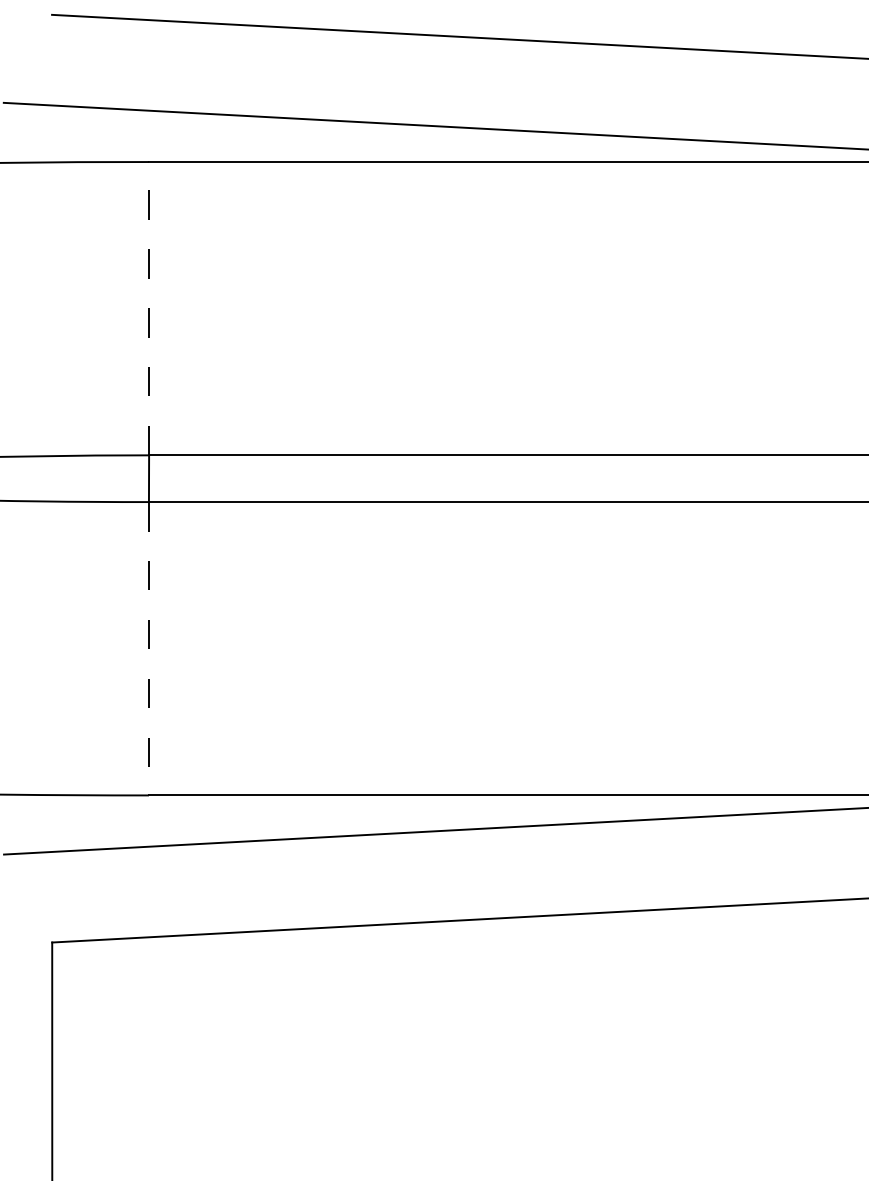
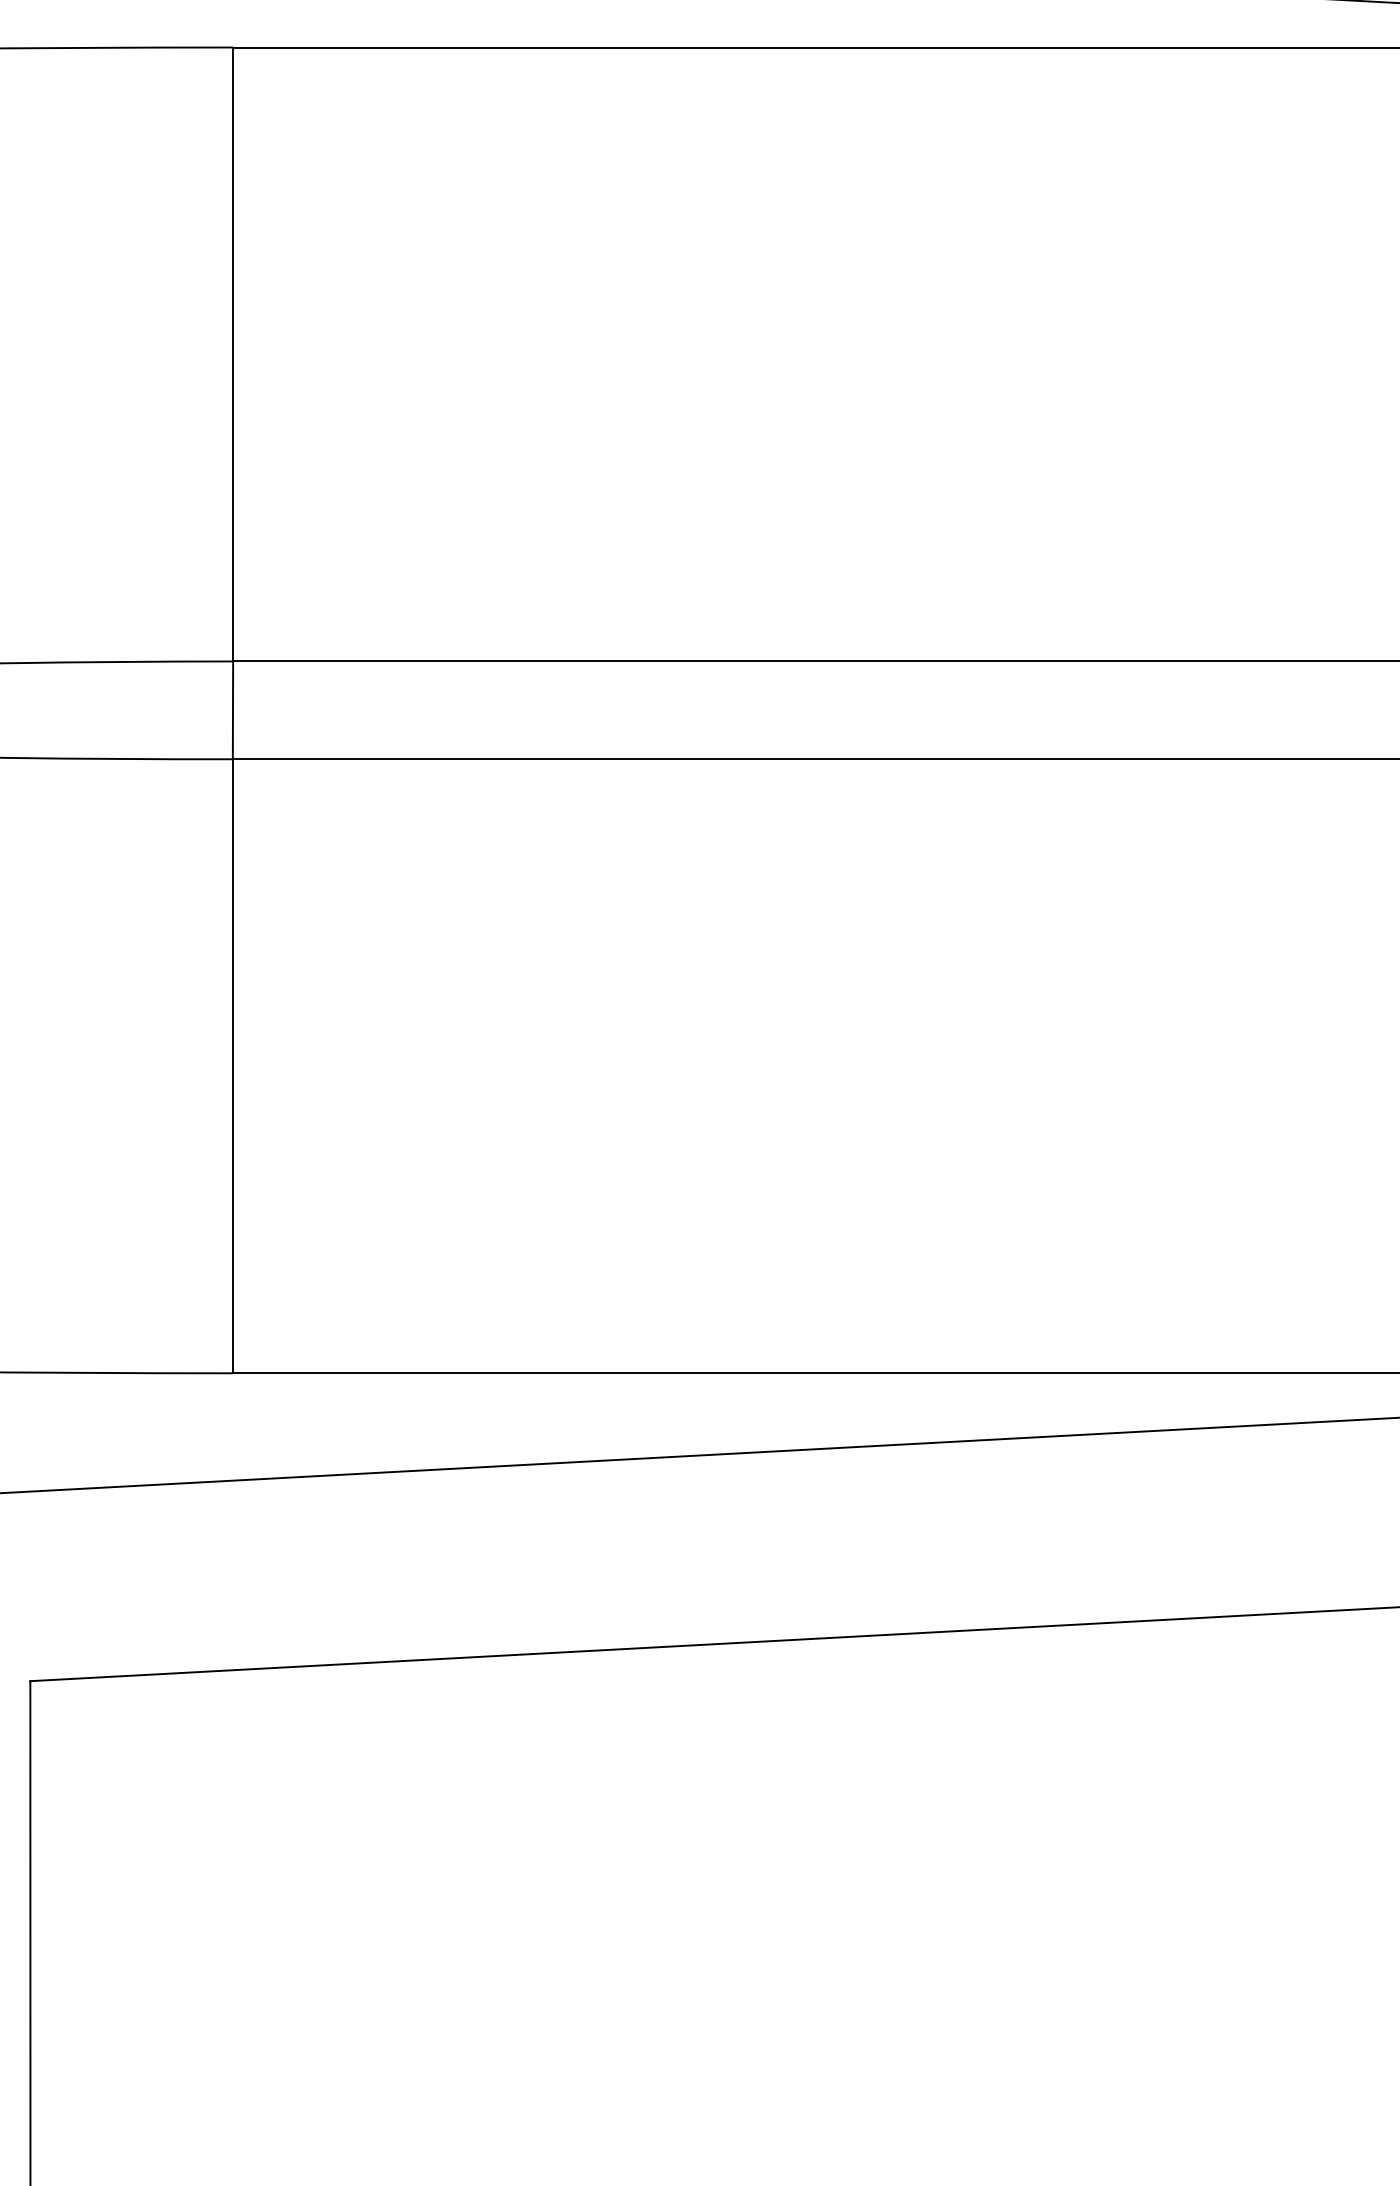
line: (149, 308) -> (233, 354), dashed -> solid
line: (148, 648) -> (231, 1065), dashed -> solid

